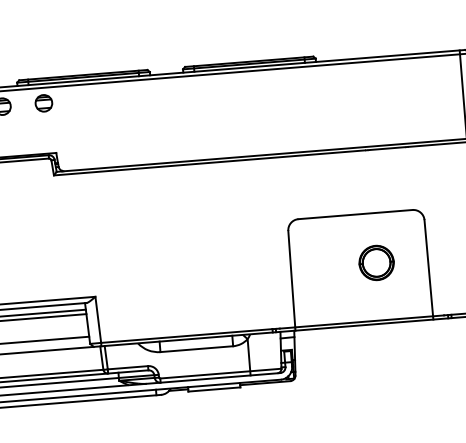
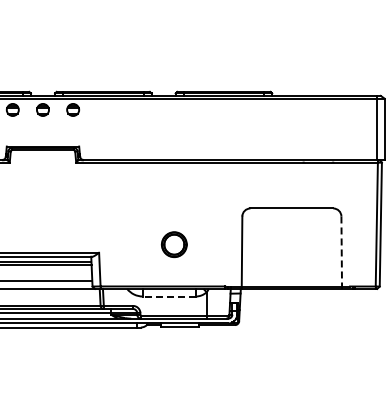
part: (376, 262) -> (174, 244), moved
line: (428, 270) -> (341, 253), solid -> dashed
line: (195, 349) -> (168, 296), solid -> dashed

